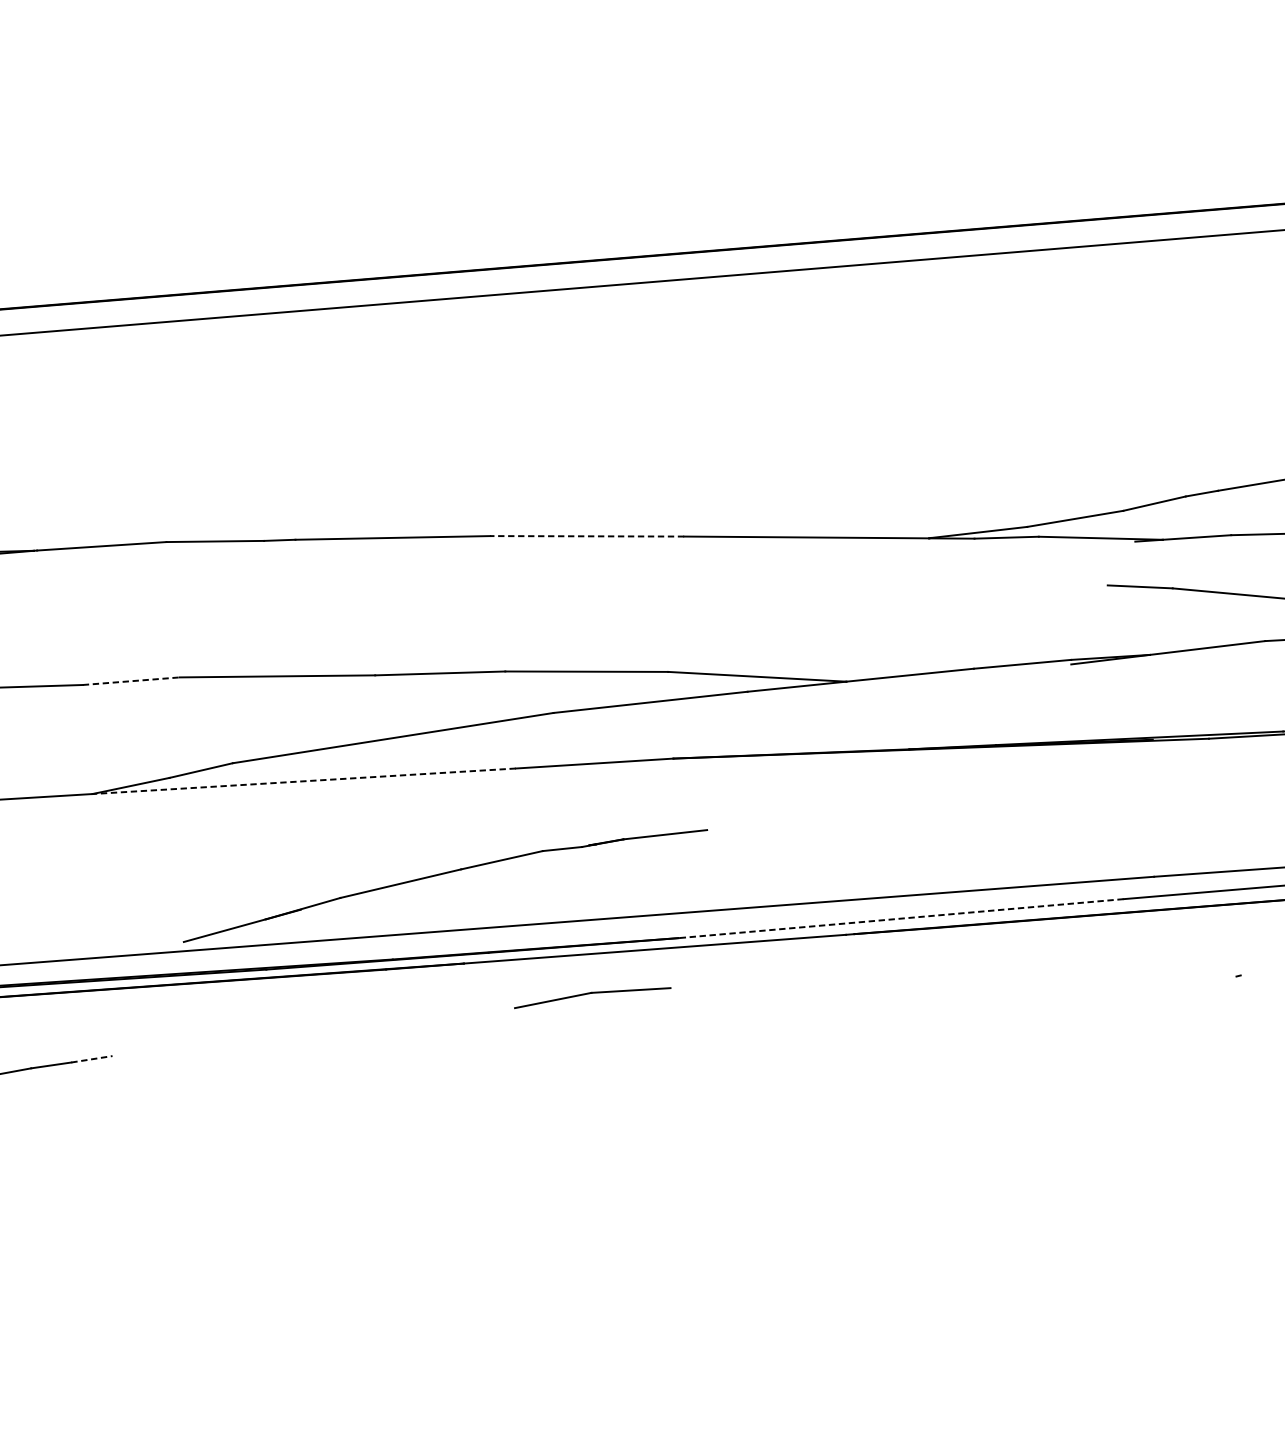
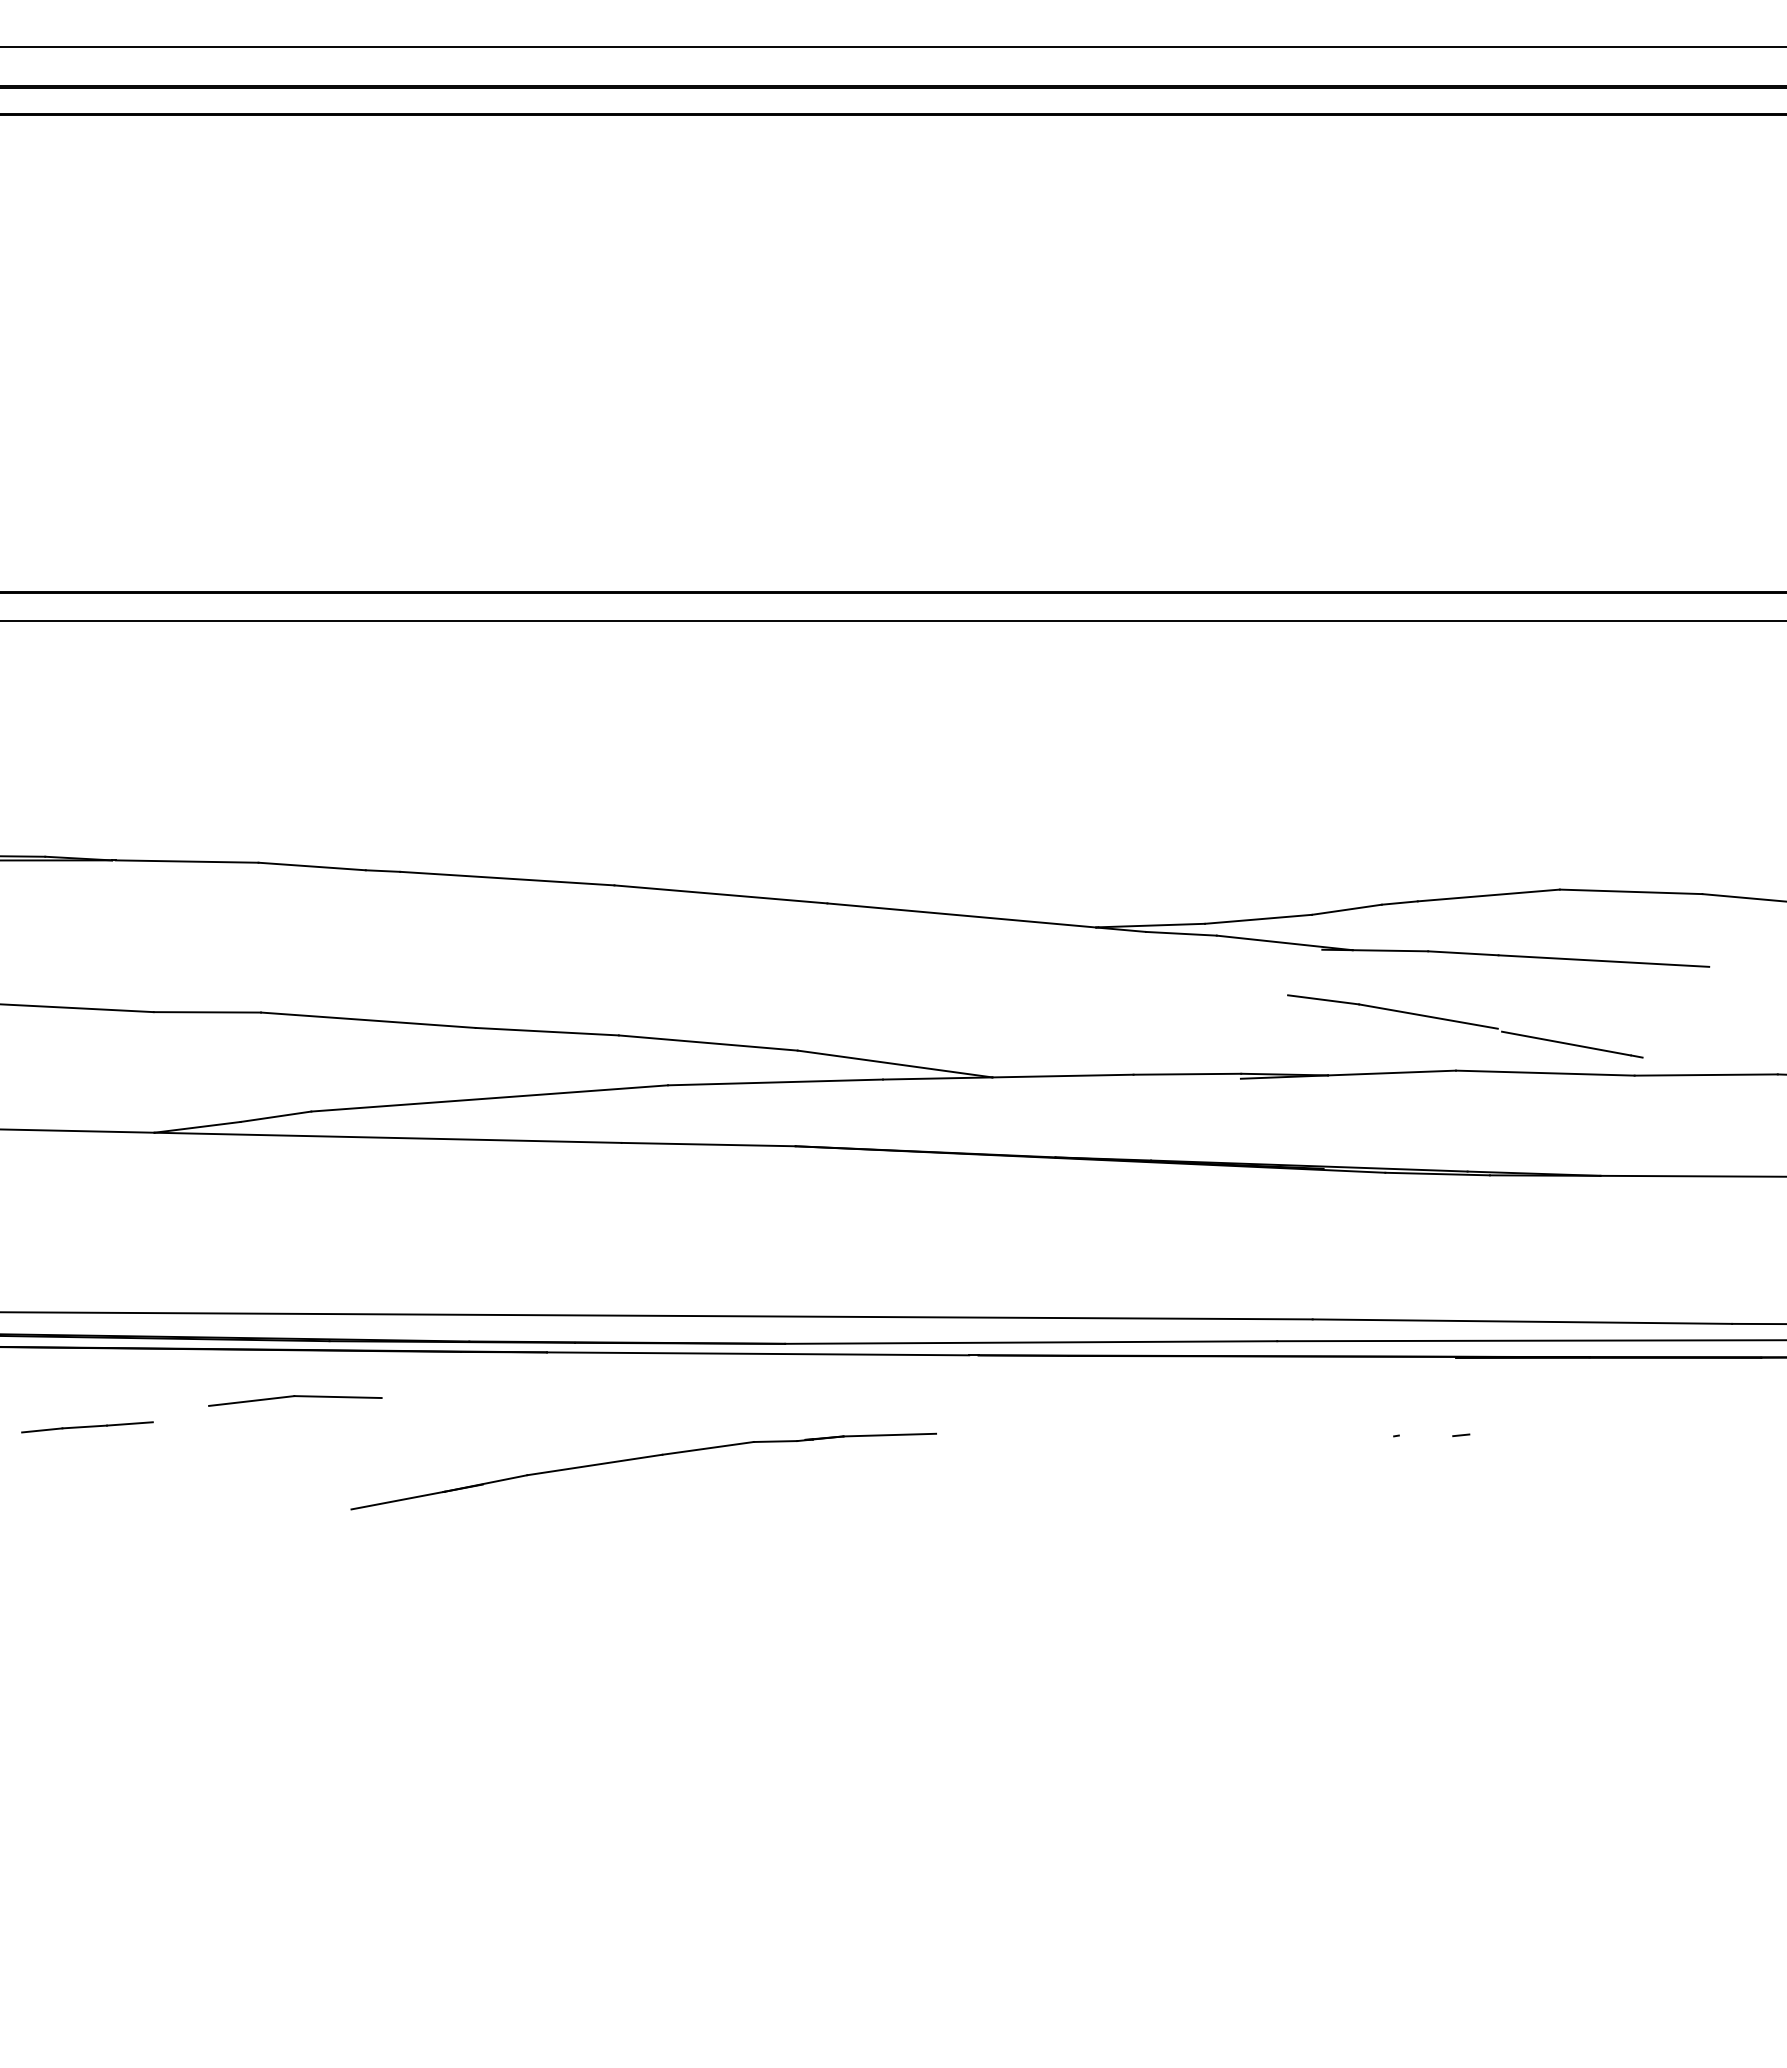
line: (586, 536) -> (720, 894), dashed -> solid
line: (131, 681) -> (207, 1012), dashed -> solid
line: (304, 780) -> (388, 1137), dashed -> solid
part: (440, 875) -> (639, 1459), moved
line: (900, 918) -> (1030, 1342), dashed -> solid
part: (592, 996) -> (295, 1400), moved
line: (91, 1058) -> (129, 1423), dashed -> solid

